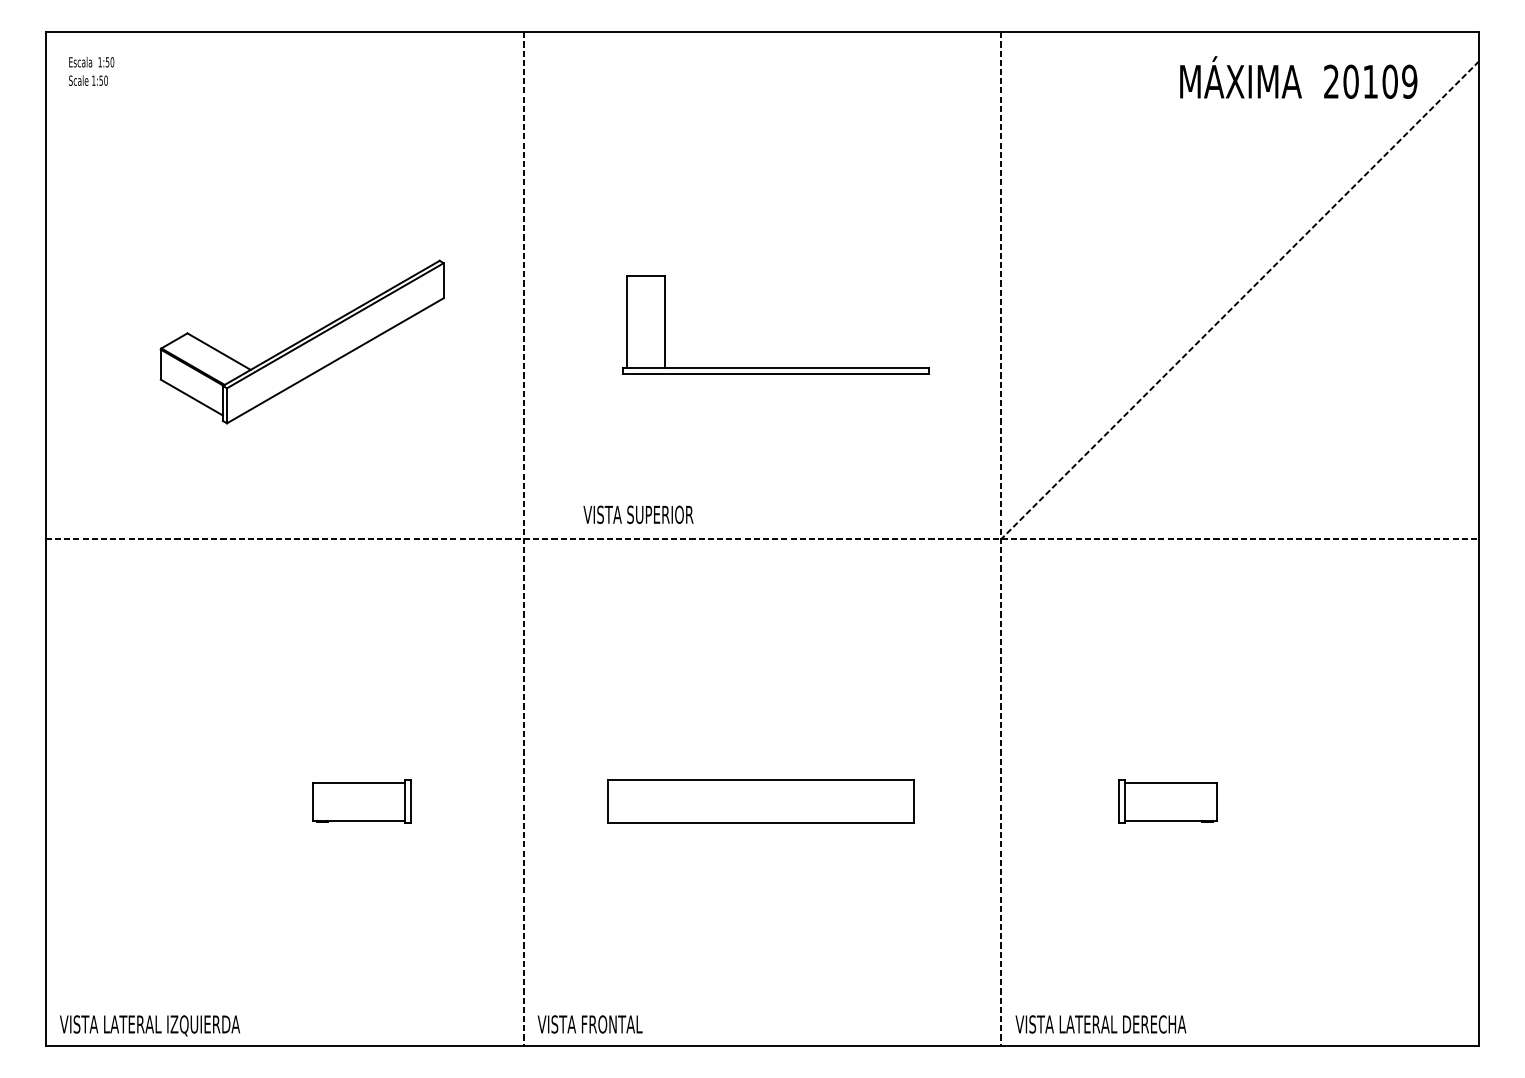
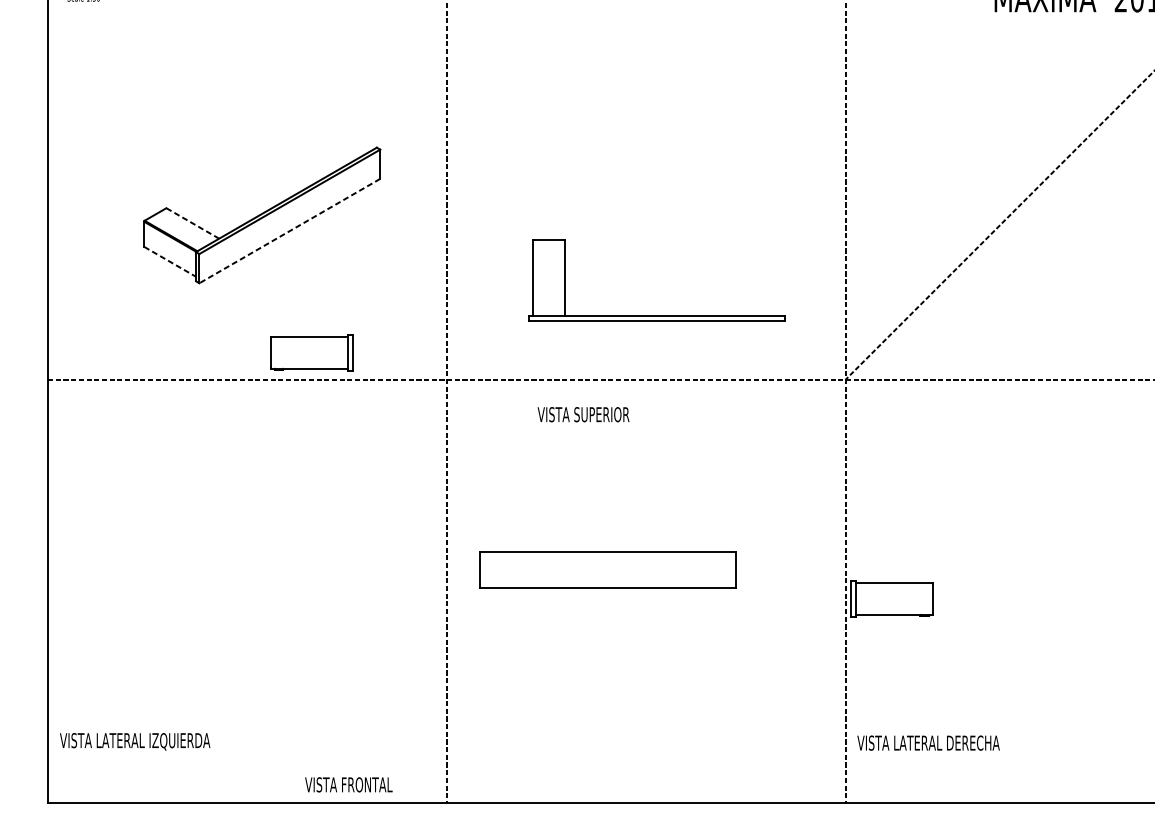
line: (218, 351) -> (192, 223), solid -> dashed
line: (334, 361) -> (289, 231), solid -> dashed
part: (775, 367) -> (657, 315), moved
line: (191, 397) -> (169, 261), solid -> dashed
text: (638, 514) -> (583, 414), moved
part: (361, 801) -> (311, 352), moved
part: (760, 801) -> (607, 569), moved
part: (1167, 801) -> (891, 598), moved
text: (589, 1024) -> (348, 784), moved
text: (1100, 1024) -> (928, 743), moved
text: (149, 1025) -> (134, 741), moved

